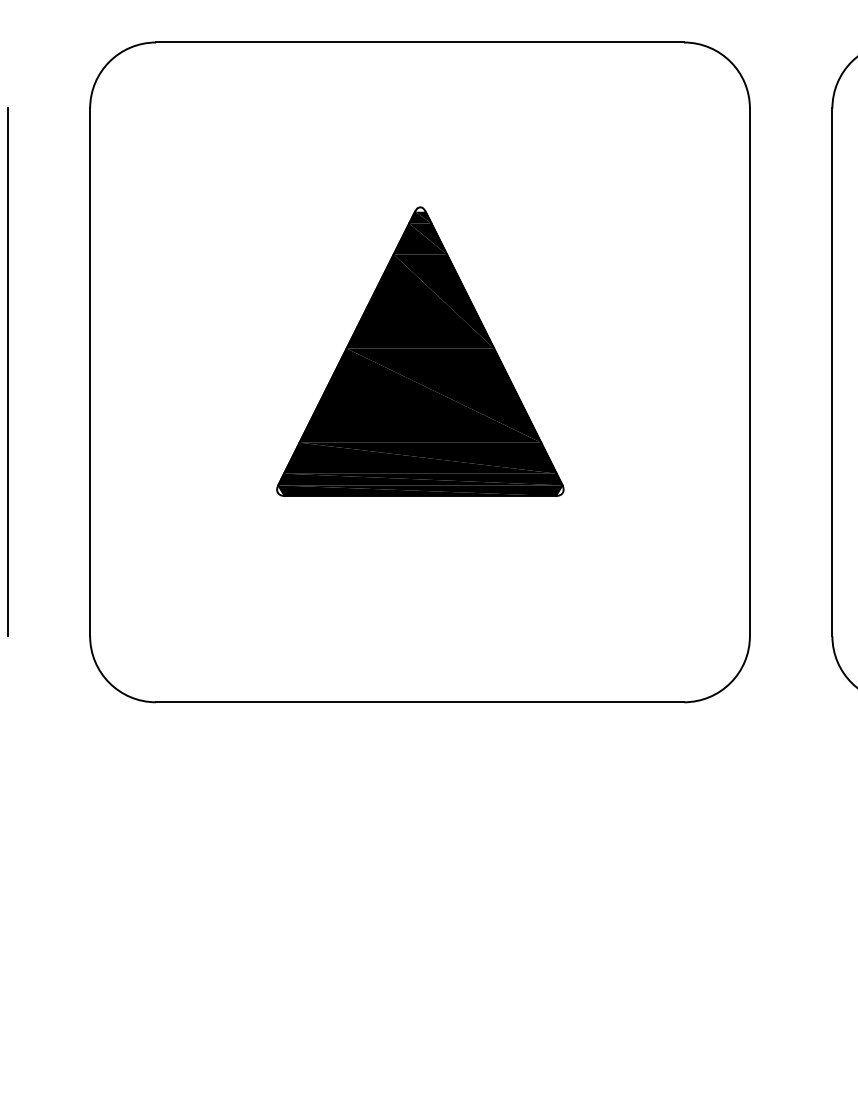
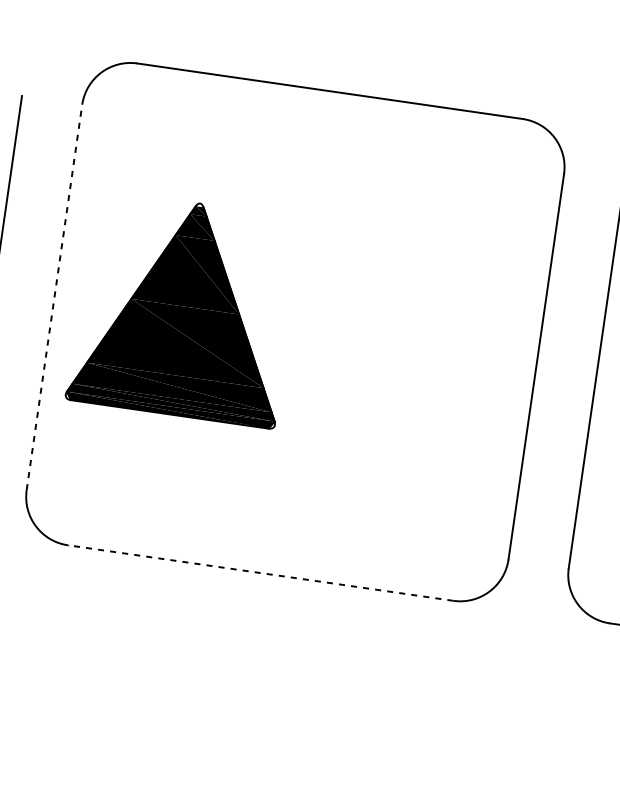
part: (420, 351) -> (185, 308), moved
line: (90, 372) -> (54, 297), solid -> dashed
line: (420, 702) -> (260, 573), solid -> dashed

